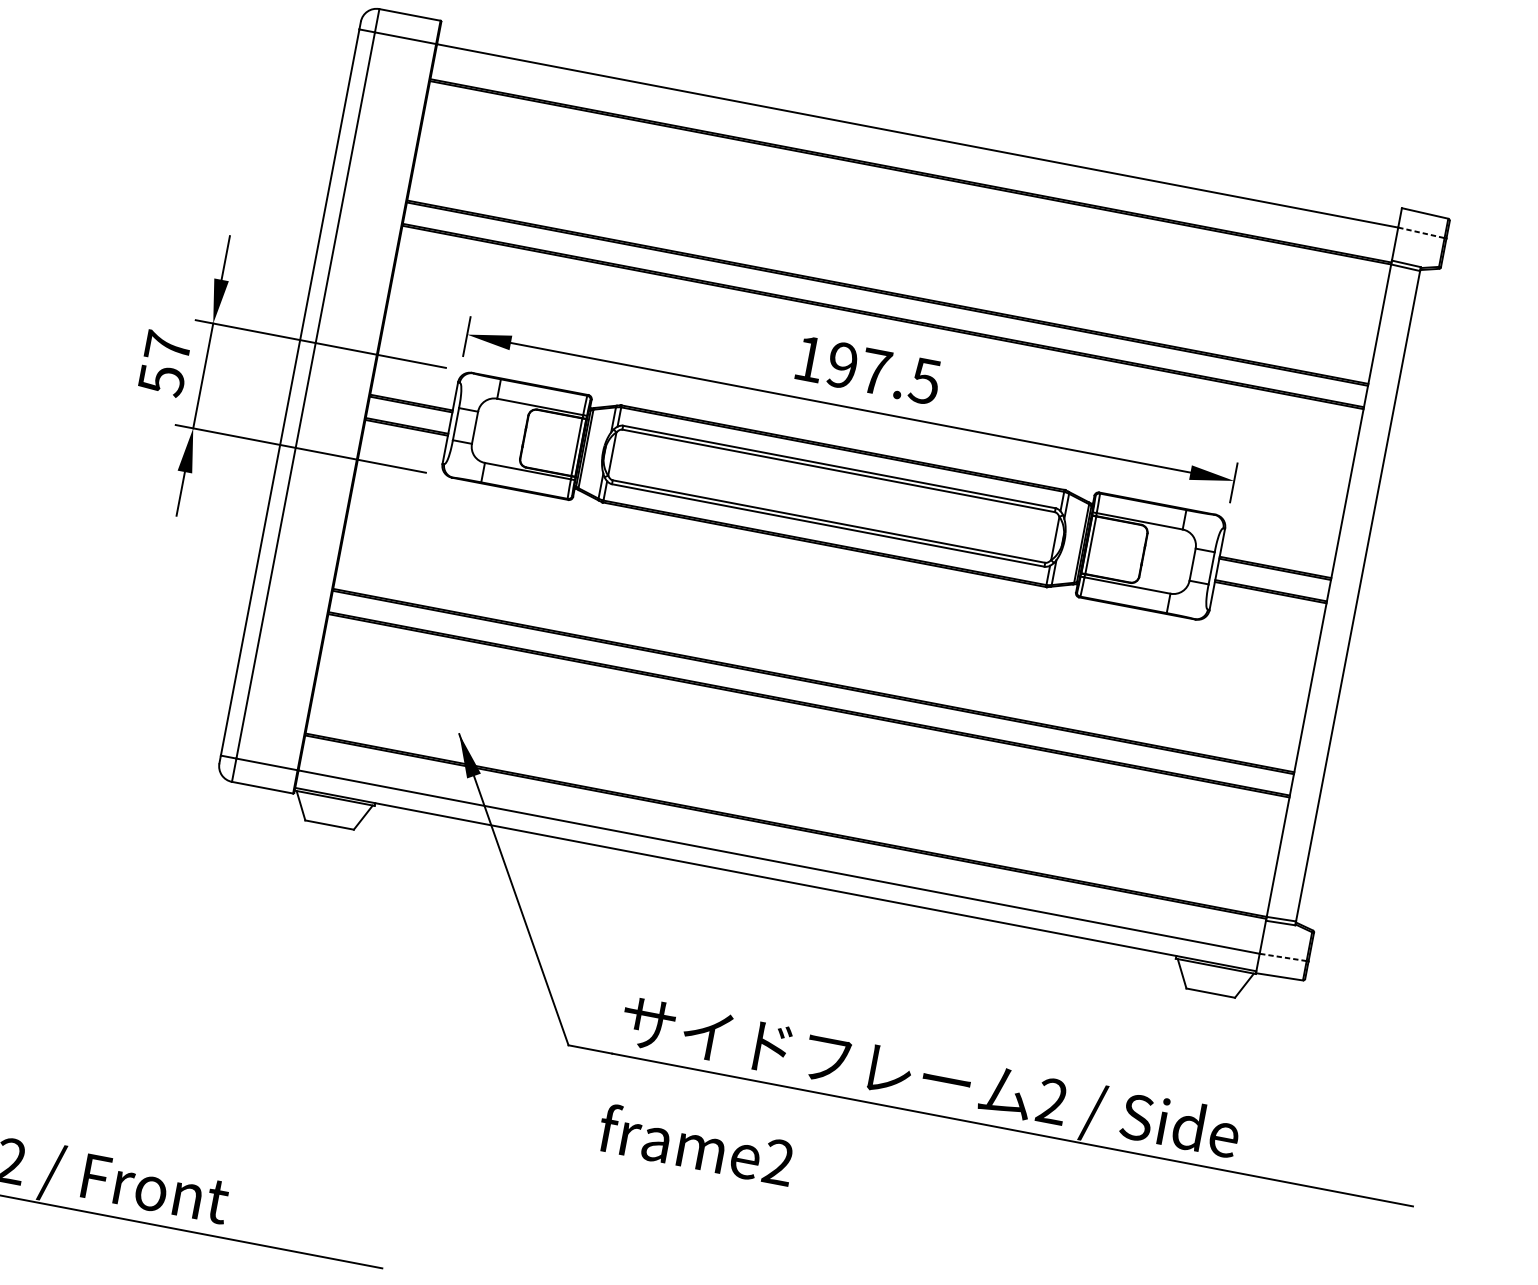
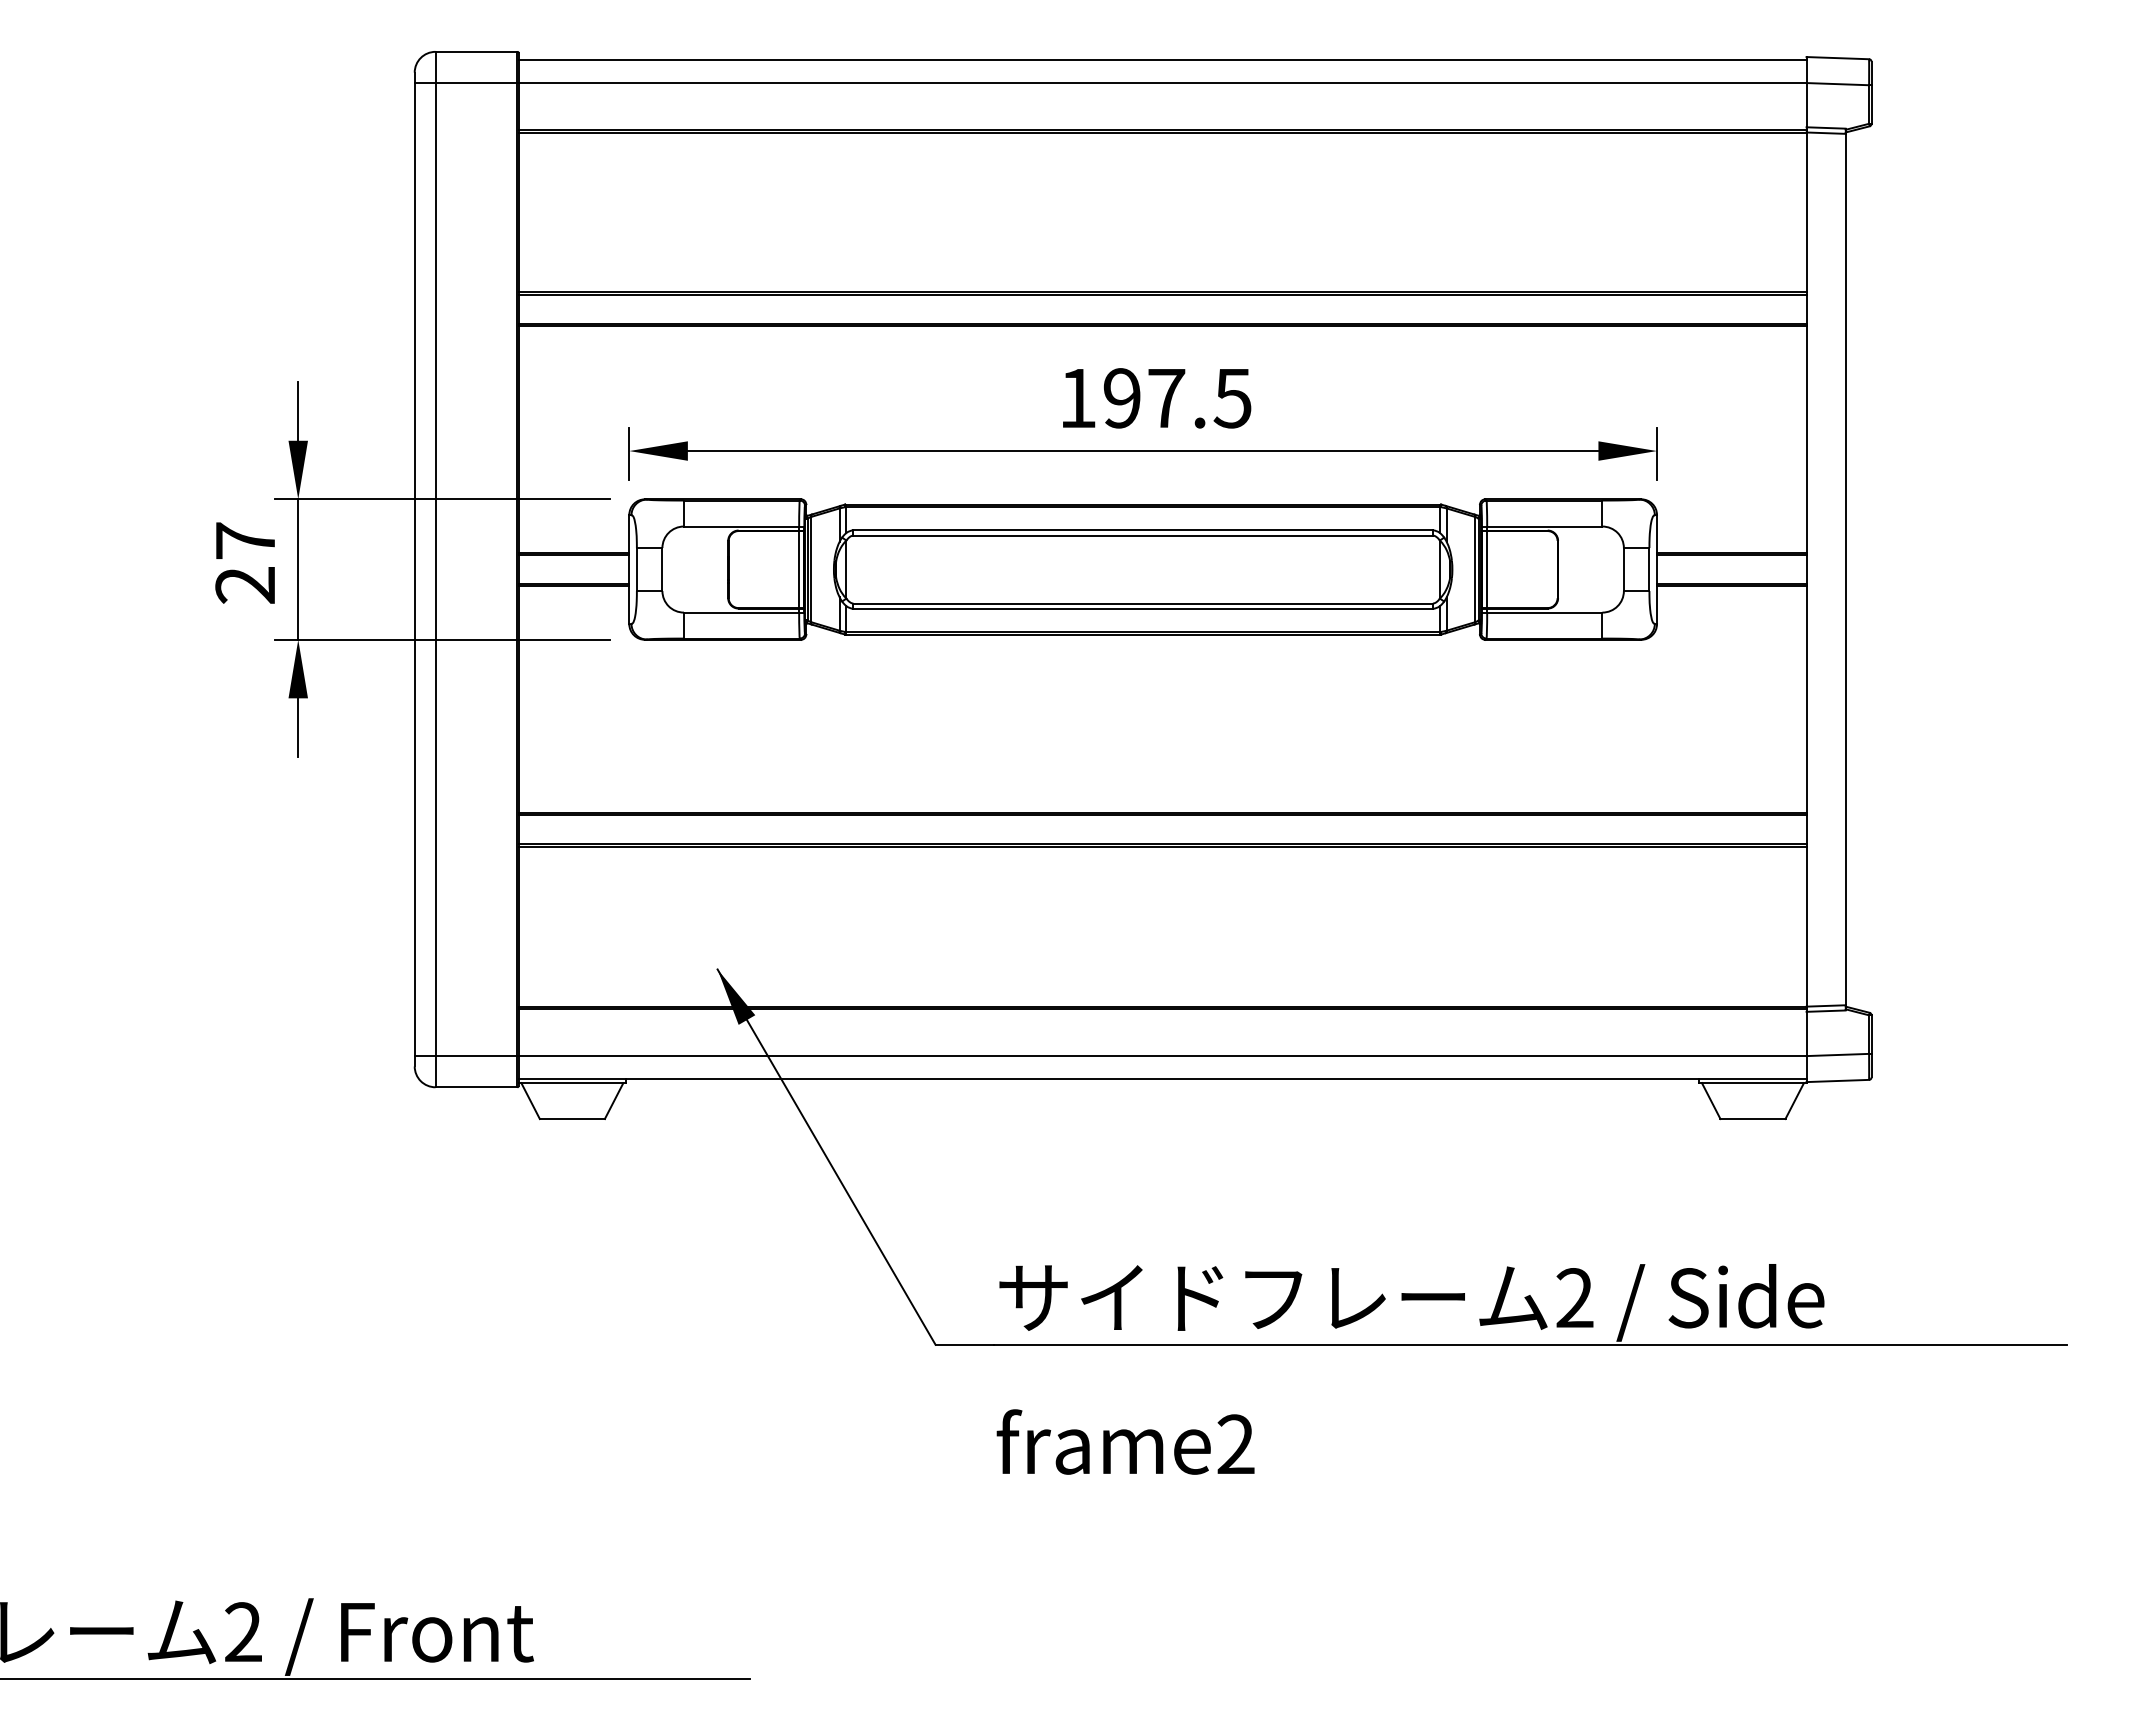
line: (920, 118) -> (1162, 59), added
line: (1421, 233) -> (1838, 84), dashed -> solid
text: (161, 380) -> (245, 585), 57 -> 27
line: (1282, 957) -> (1837, 1055), dashed -> solid

